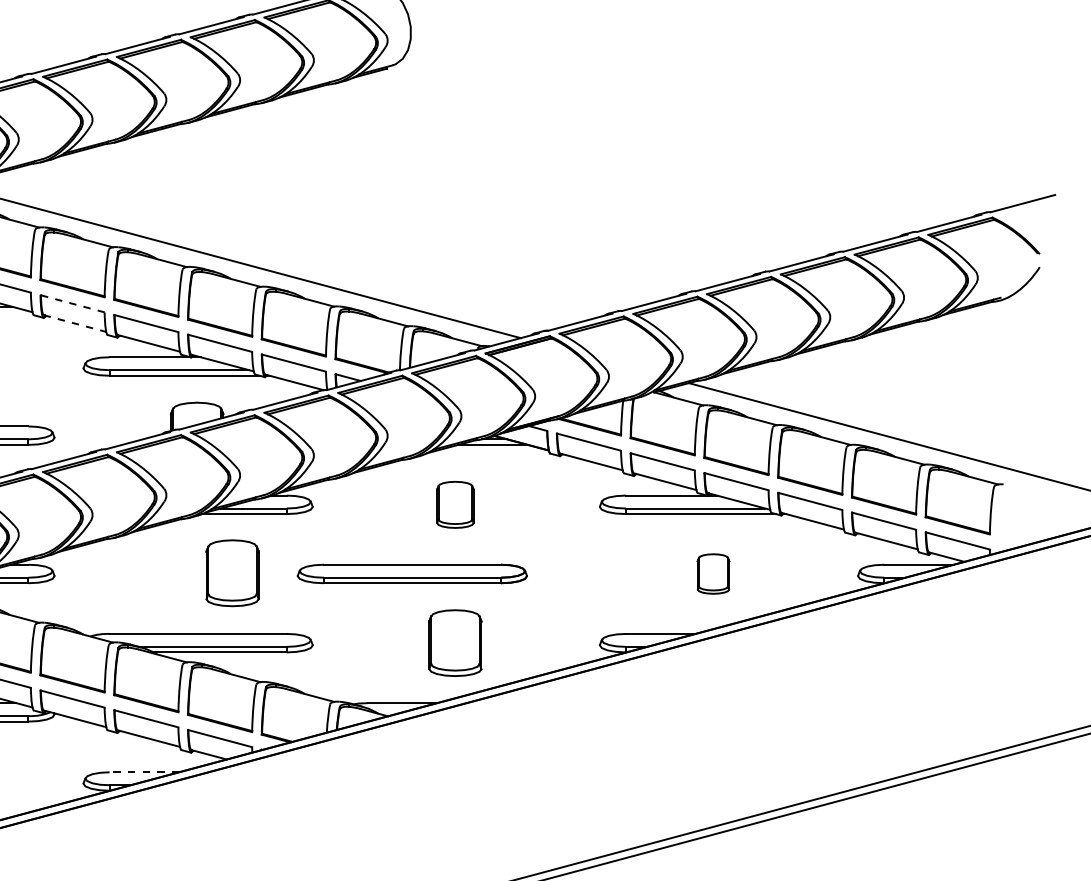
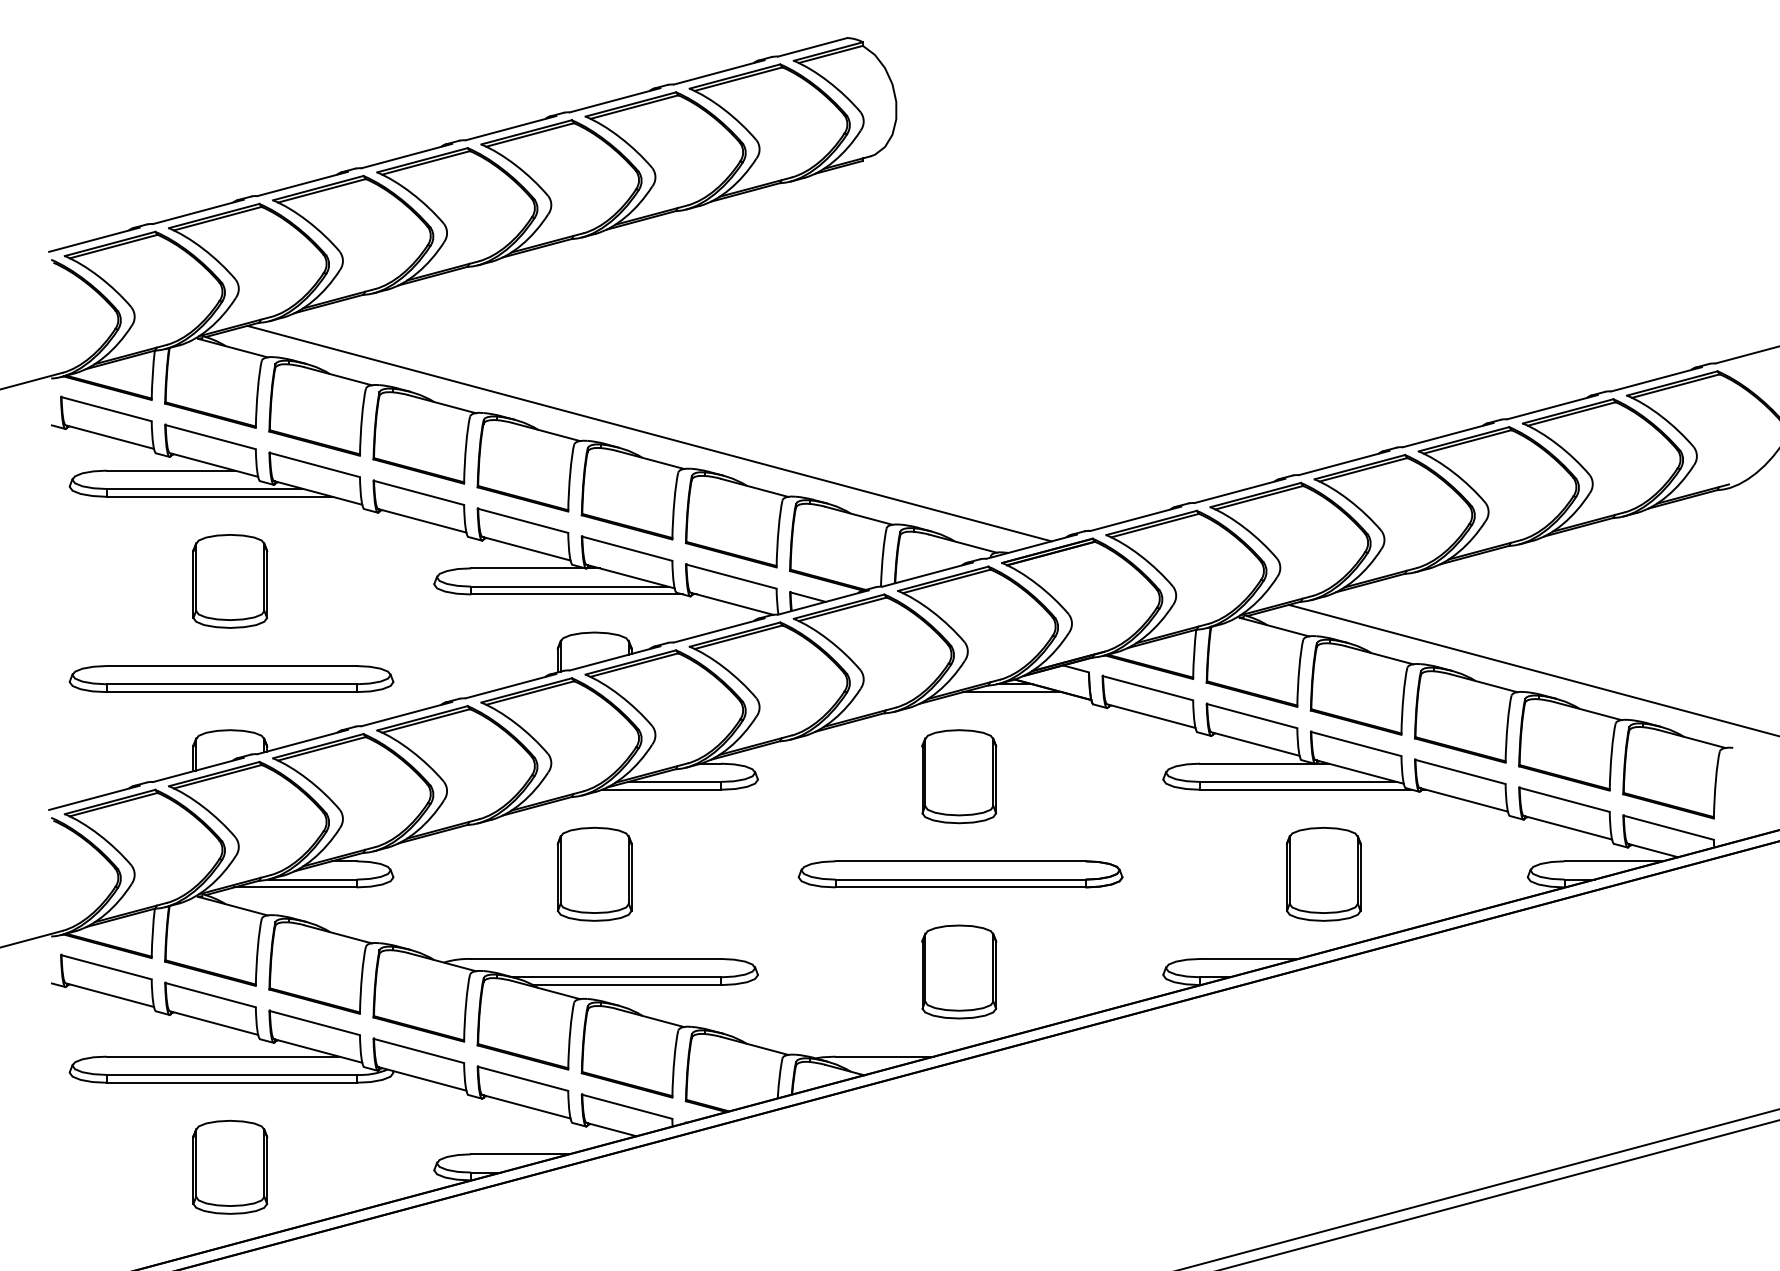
line: (72, 303) -> (418, 492), dashed -> solid
line: (75, 323) -> (422, 520), dashed -> solid
part: (455, 504) -> (959, 776), size x1.43
part: (232, 572) -> (594, 873), moved
part: (412, 574) -> (960, 874), moved
part: (713, 574) -> (1323, 874), size x1.67
line: (143, 772) -> (519, 1154), dashed -> solid

